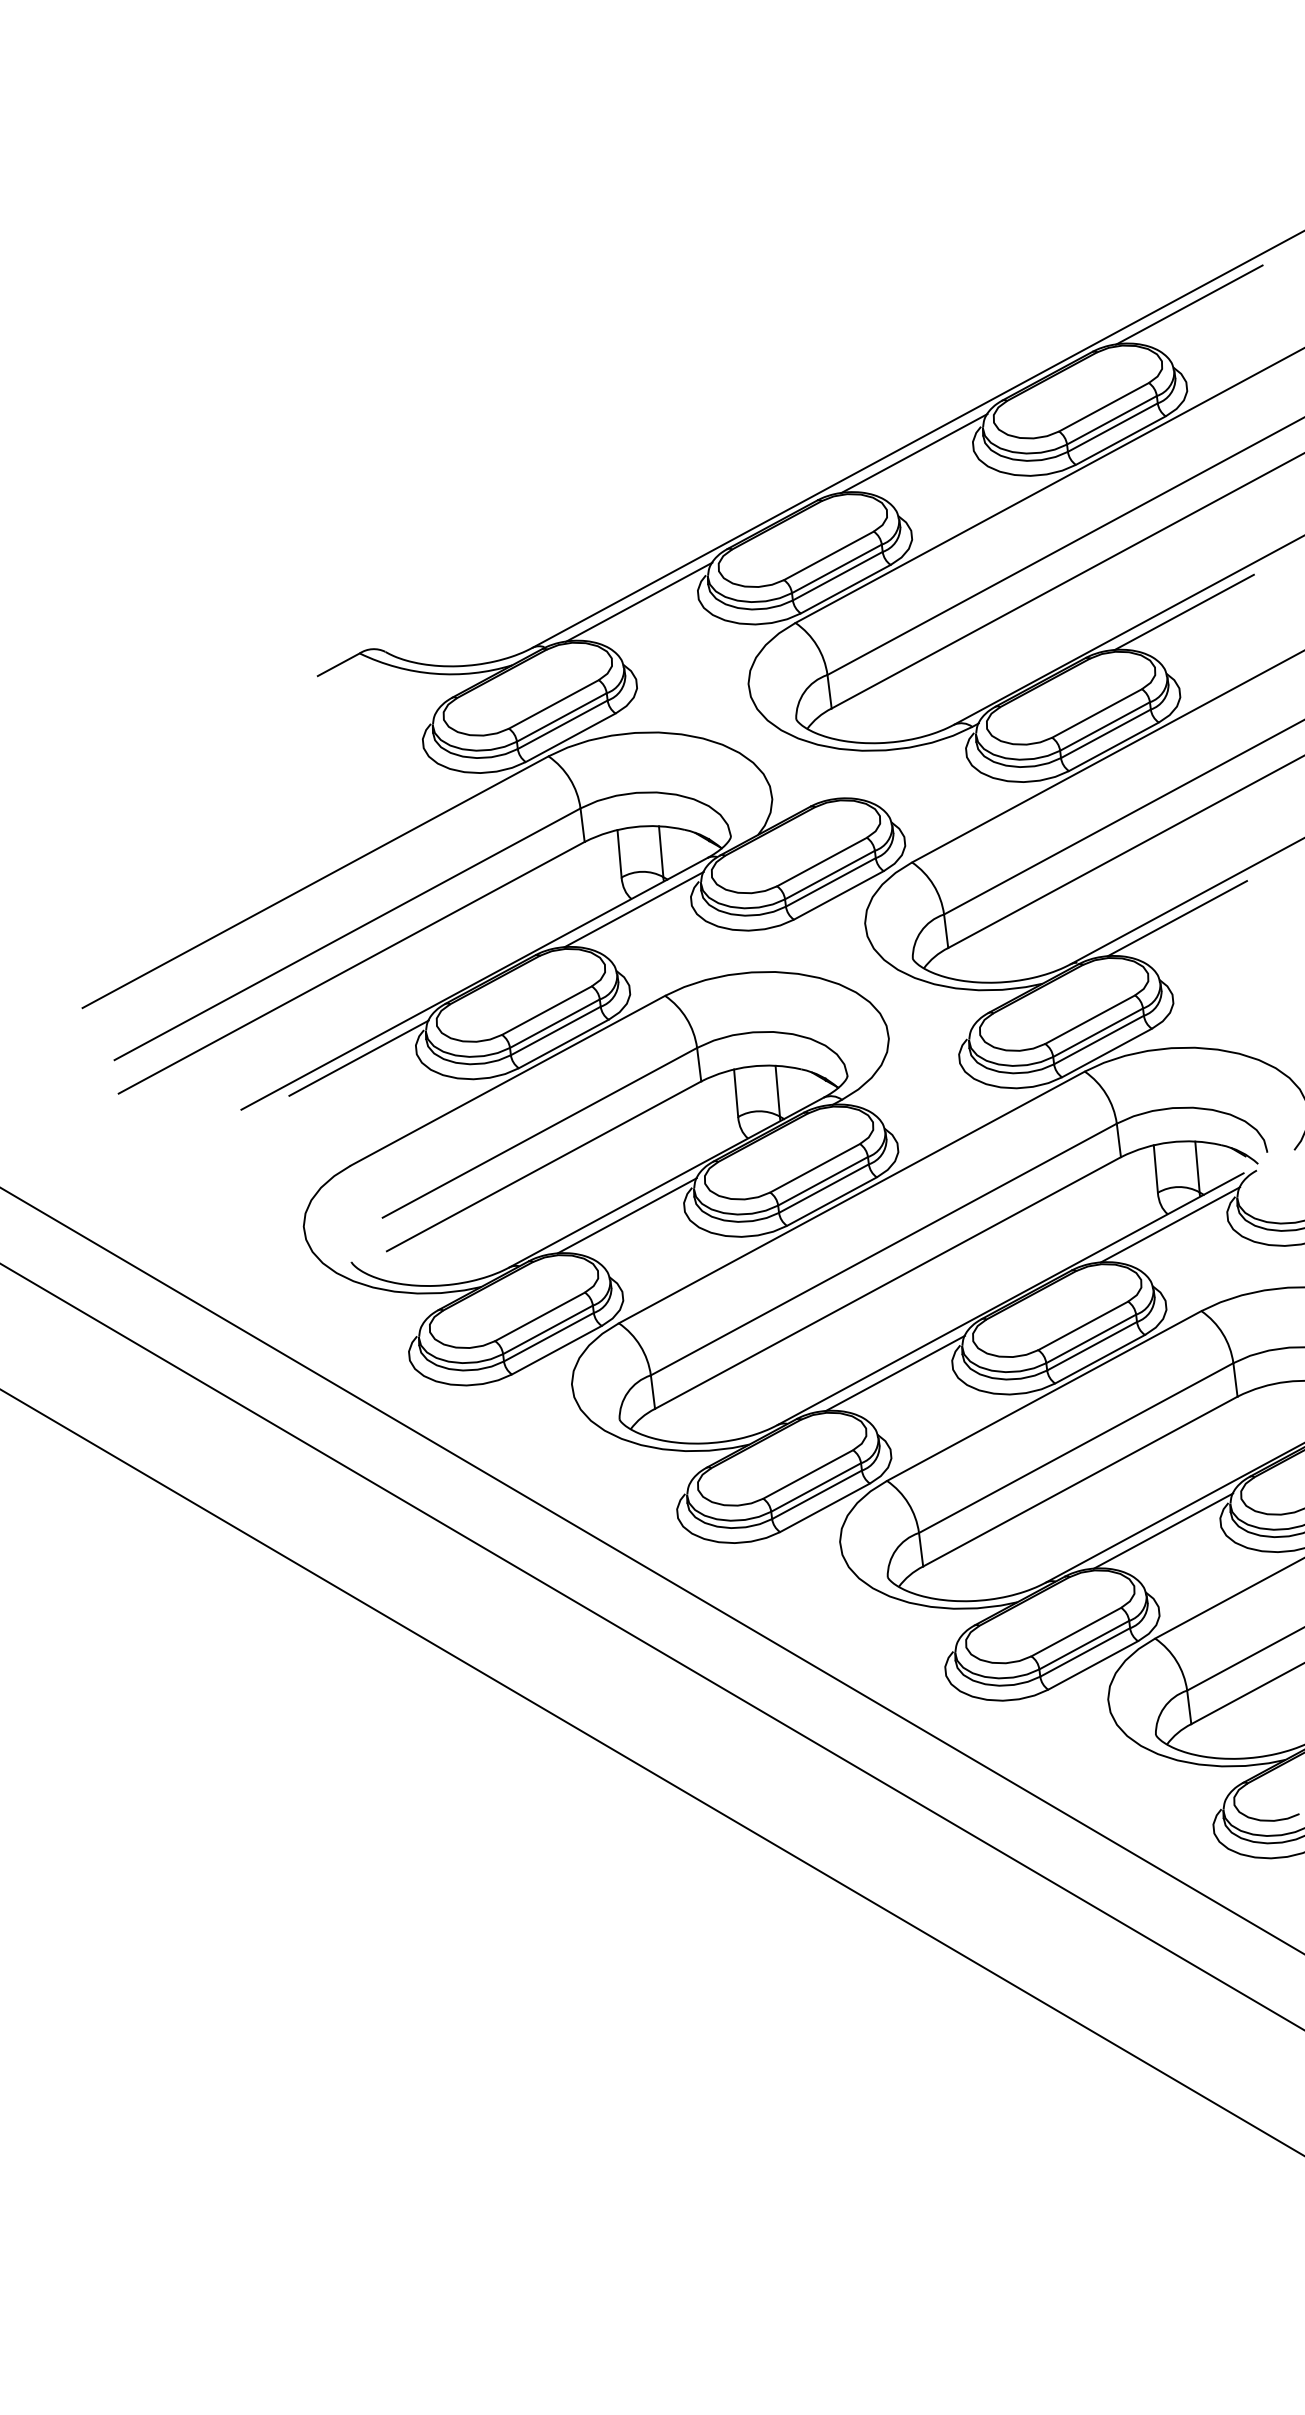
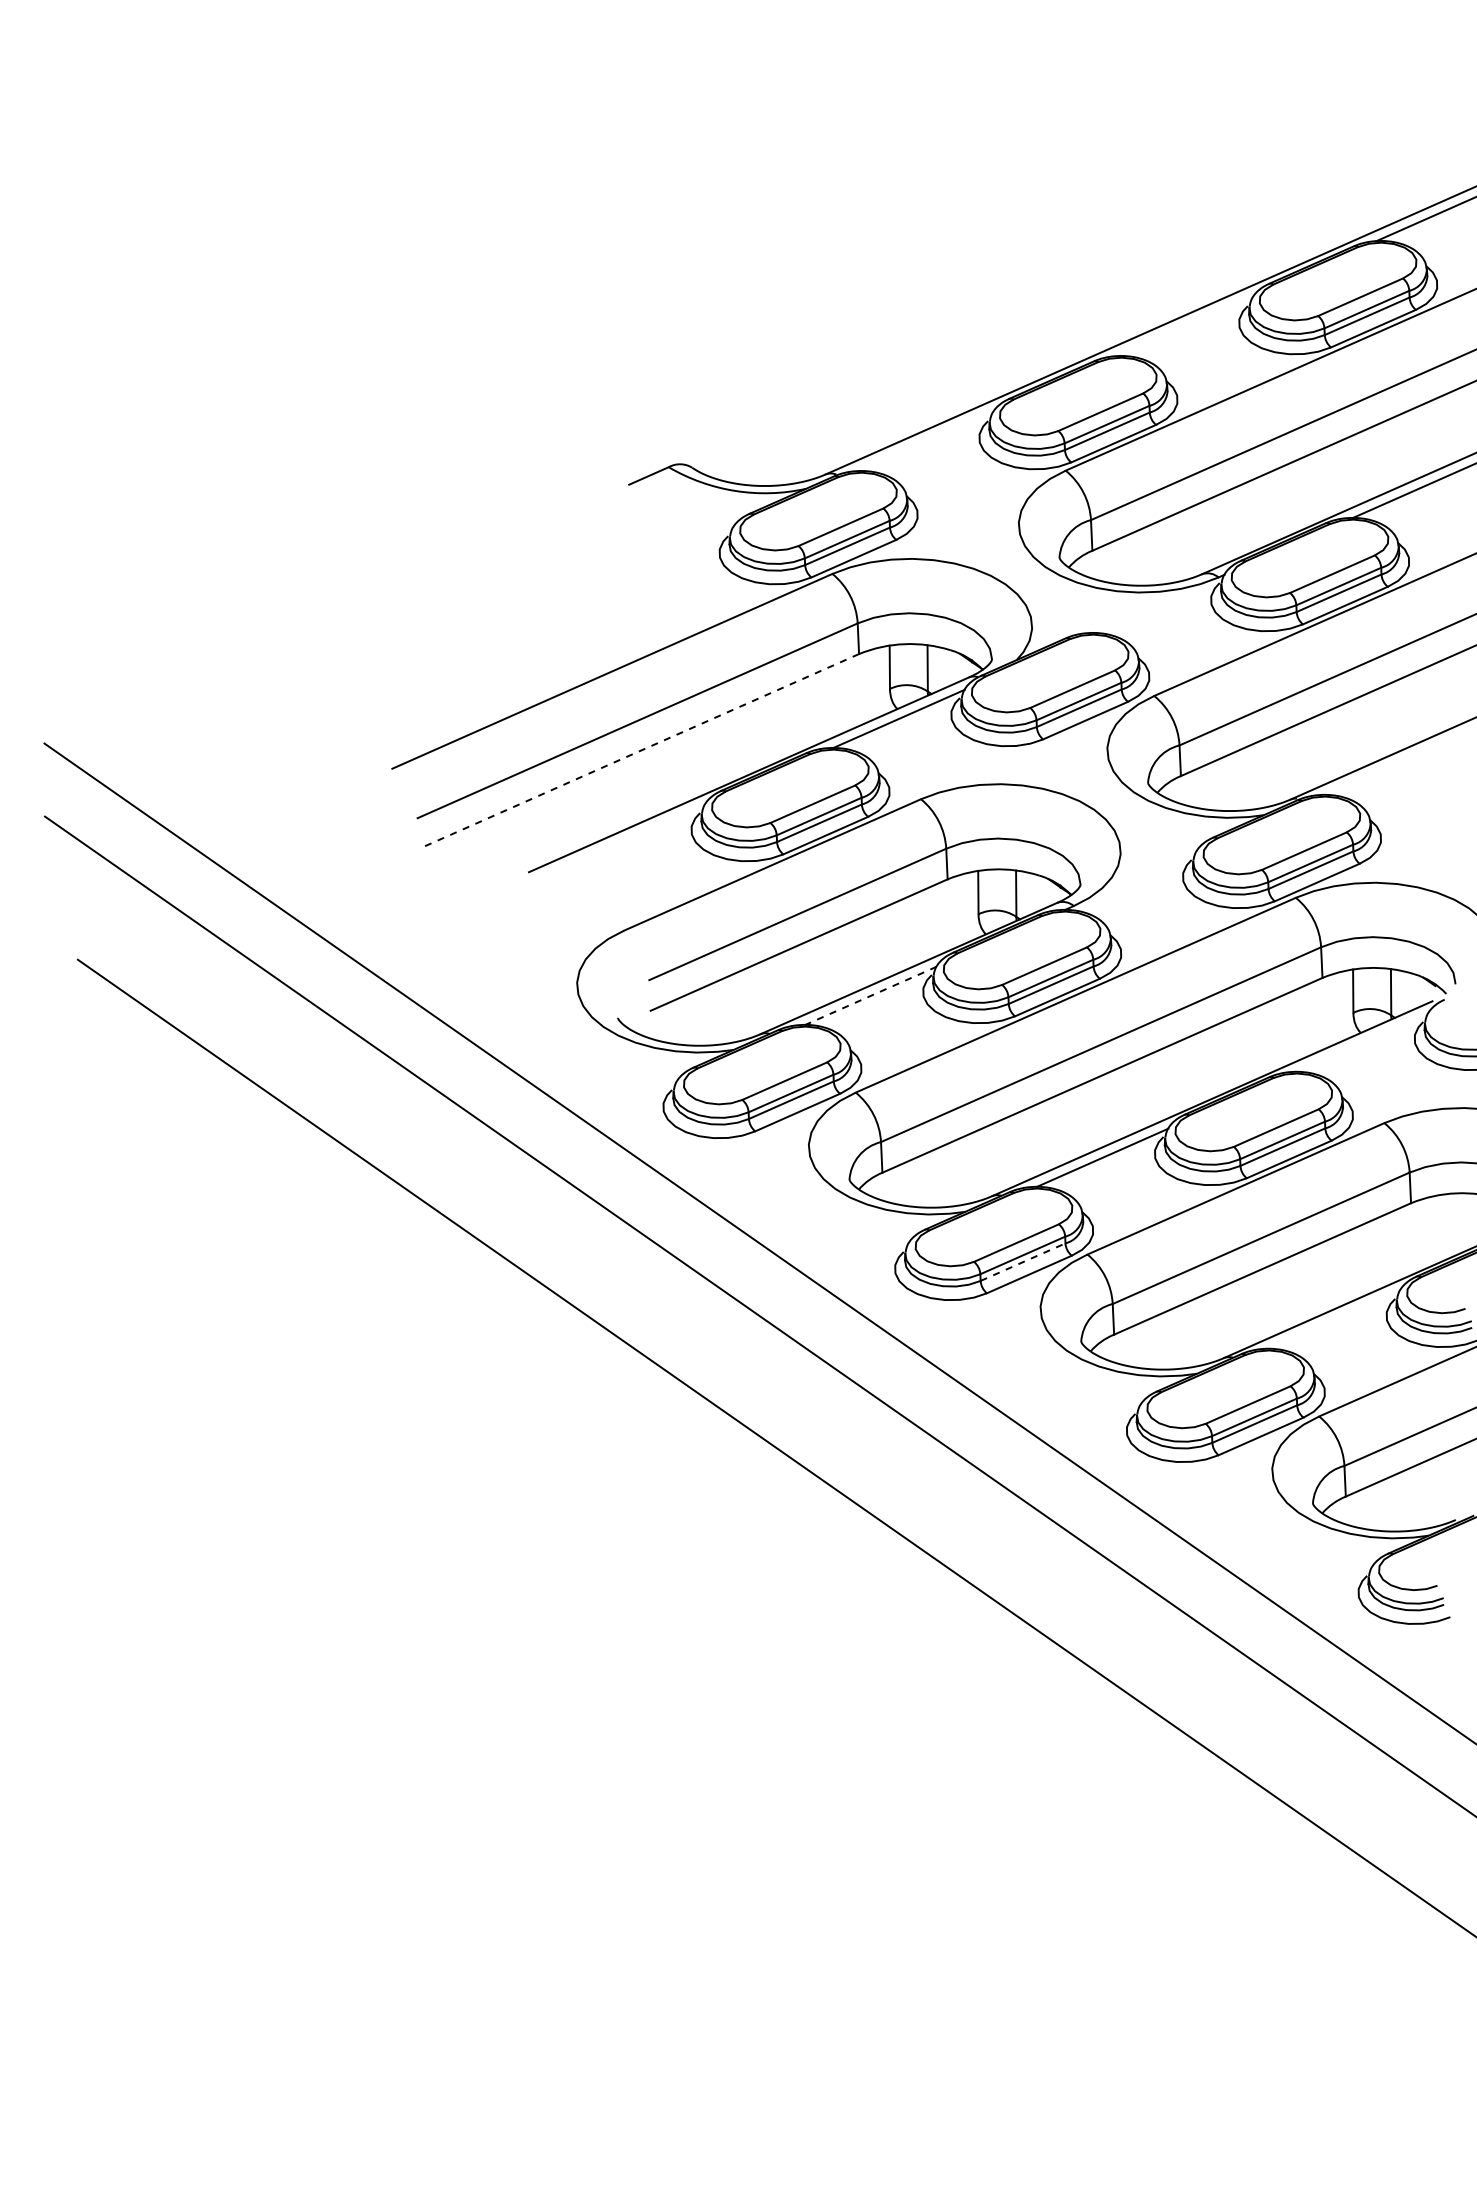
line: (914, 453) -> (1185, 325), removed
line: (639, 601) -> (925, 440), removed
line: (1177, 918) -> (1390, 765), removed
line: (352, 967) -> (639, 751), solid -> dashed
line: (359, 1057) -> (639, 833), removed
line: (626, 1215) -> (870, 995), solid -> dashed
line: (1170, 1224) -> (1362, 1042), removed
line: (817, 1494) -> (1023, 1261), solid -> dashed
line: (1163, 1530) -> (1334, 1319), removed

